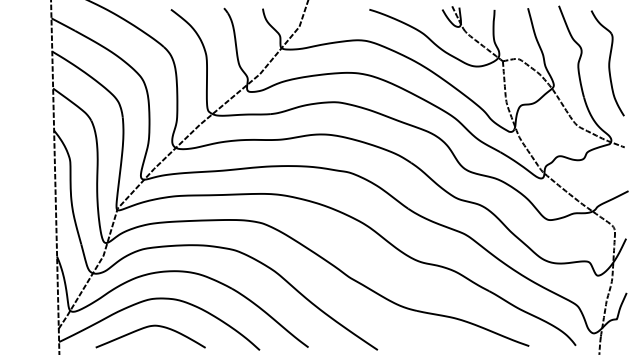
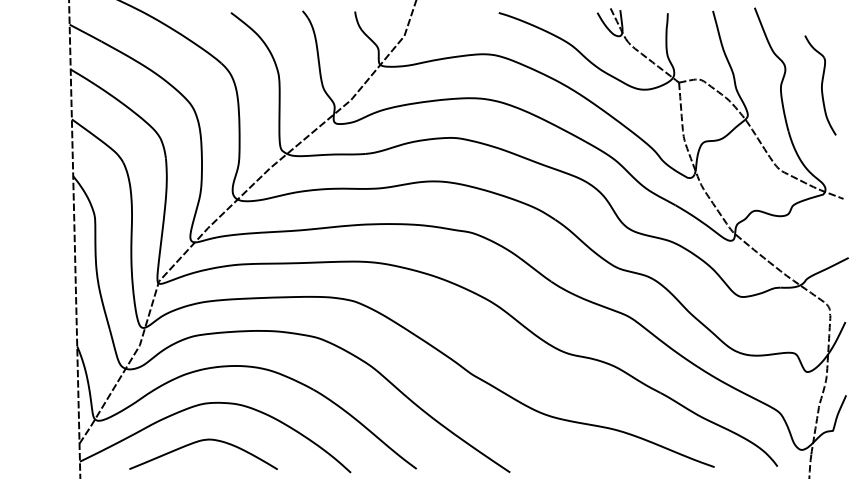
part: (607, 63) -> (820, 85), size x0.7

